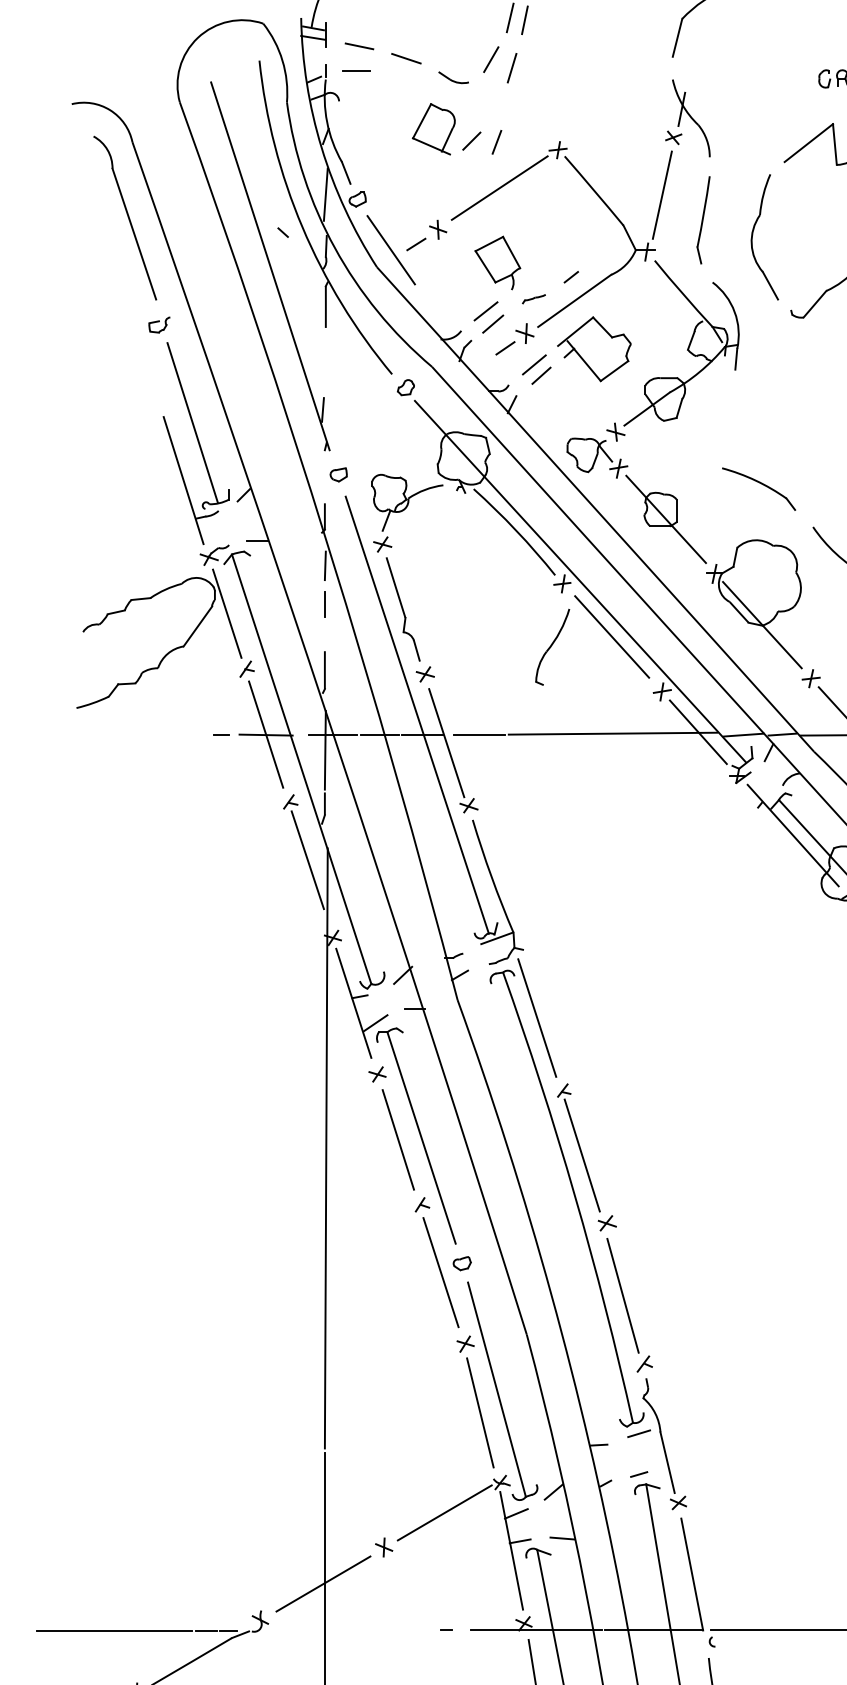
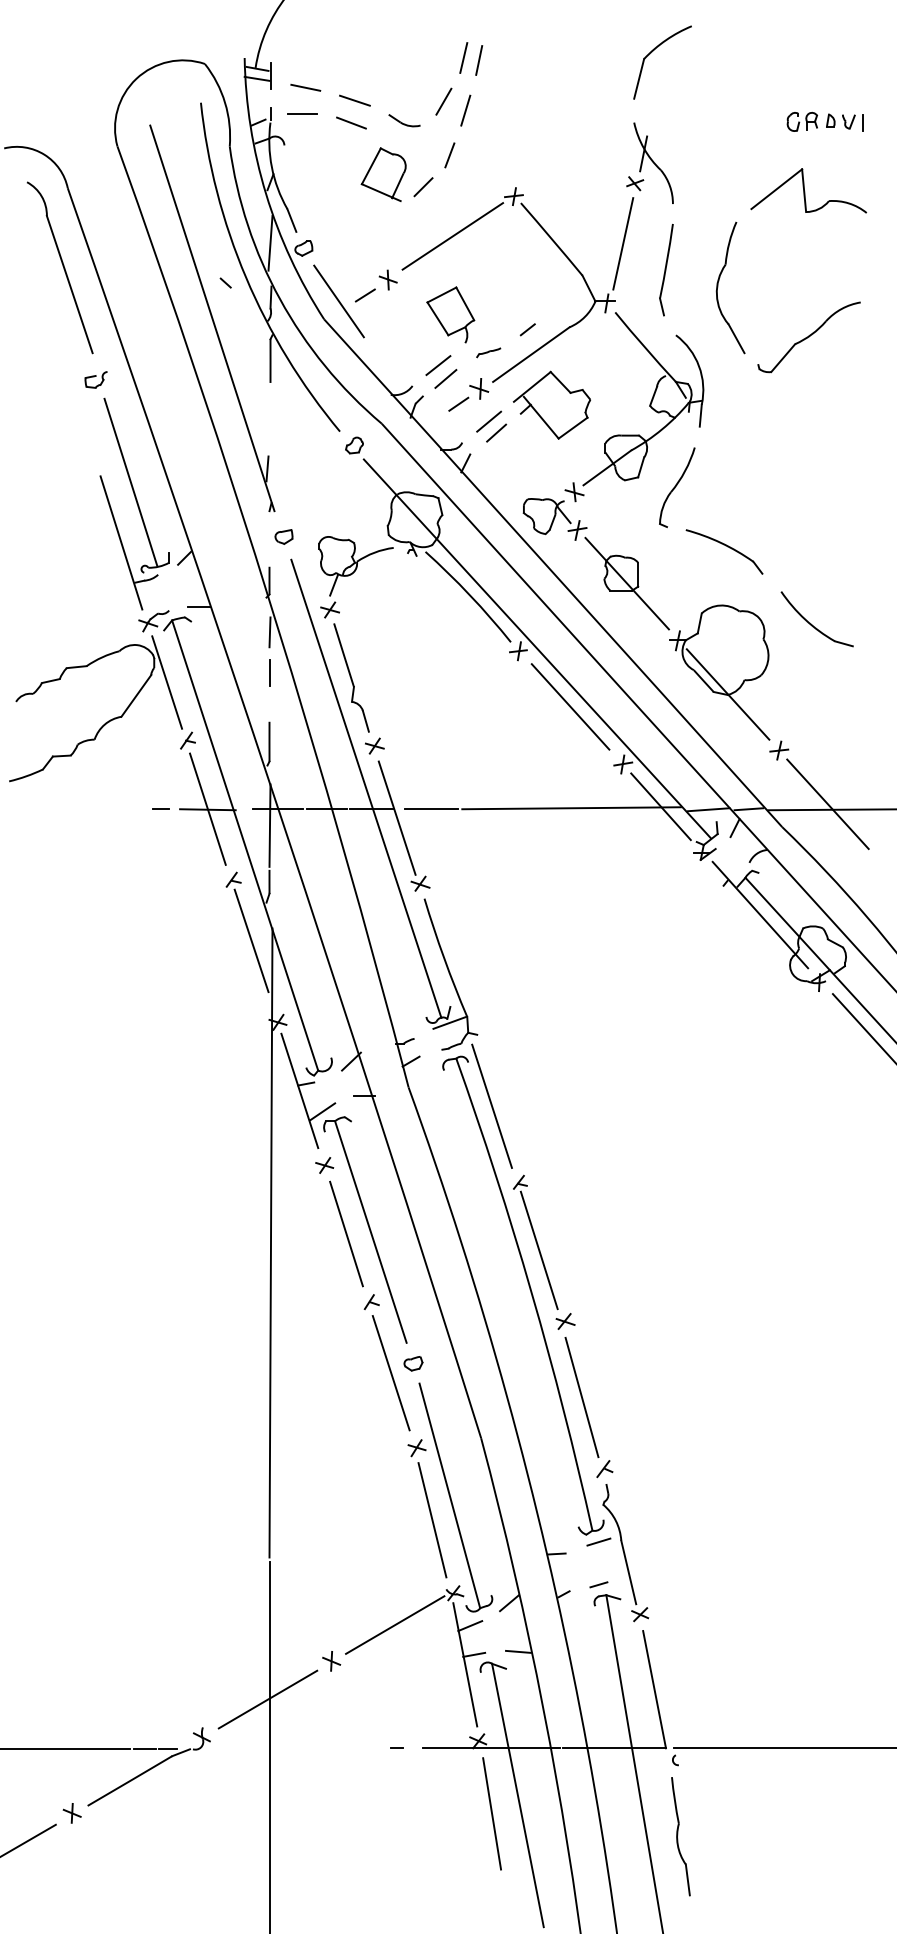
line: (403, 79) -> (351, 122), added
line: (496, 142) -> (449, 155), moved
part: (552, 647) -> (677, 487), moved

